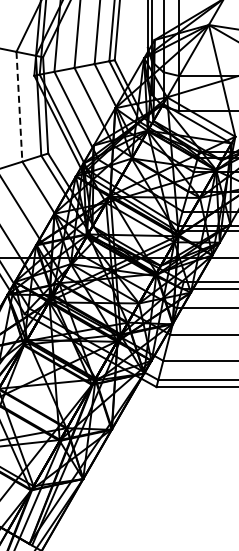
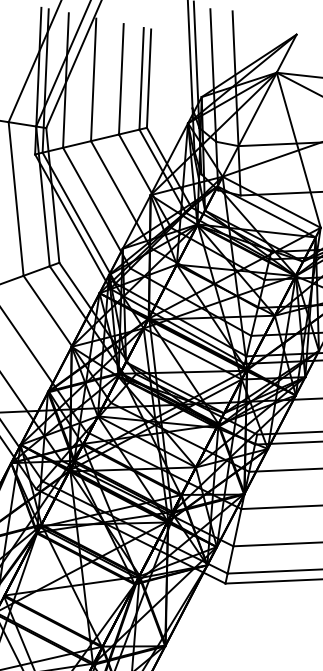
line: (19, 106) -> (16, 198), dashed -> solid

